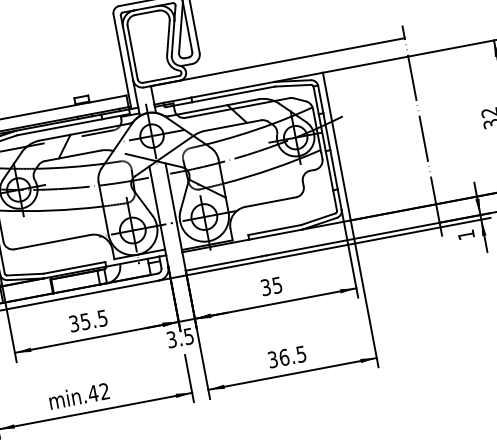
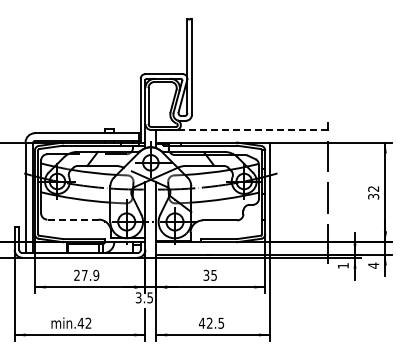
line: (277, 62) -> (241, 130), solid -> dashed
line: (53, 241) -> (73, 219), solid -> dashed
text: (87, 319) -> (86, 274), 35.5 -> 27.9
text: (277, 357) -> (205, 322), 36.5 -> 42.5

